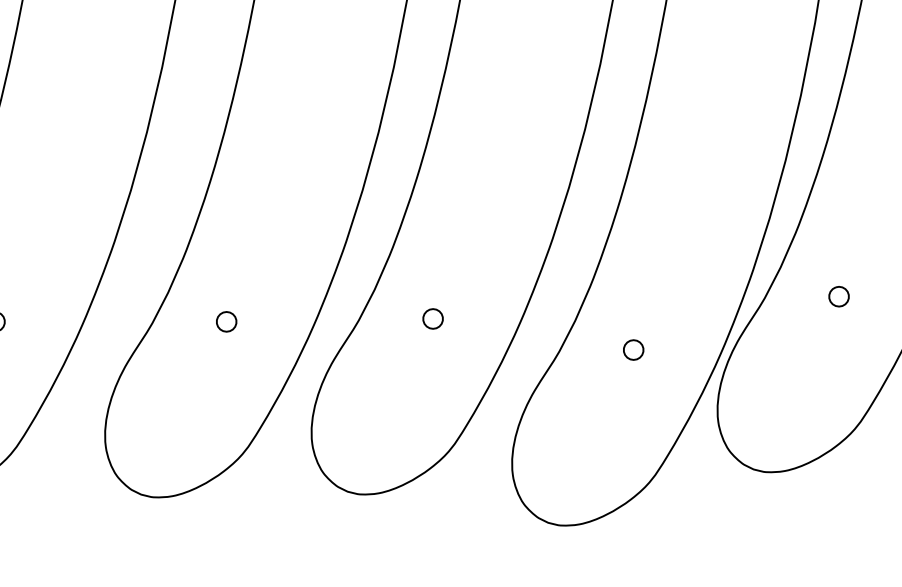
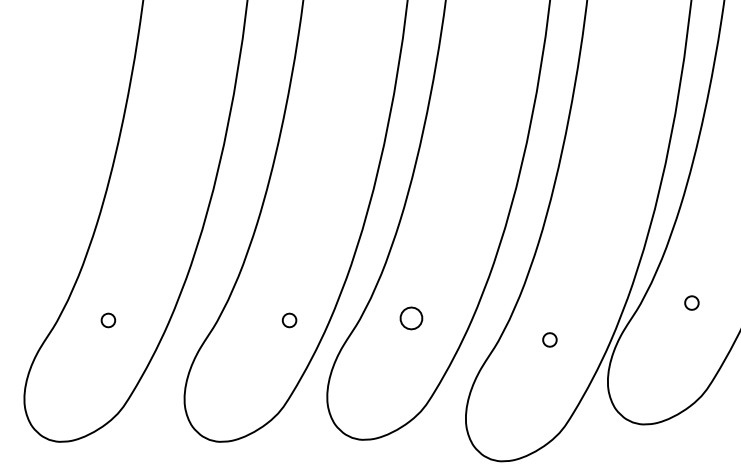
part: (431, 319) -> (410, 318), size x1.6
part: (226, 321) -> (289, 320), moved

